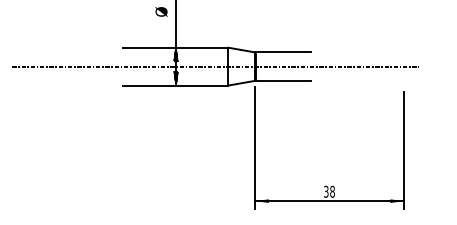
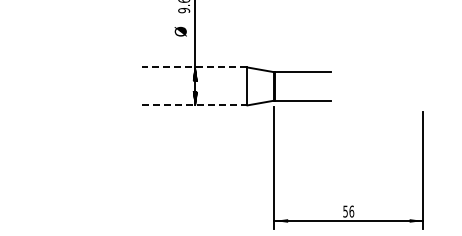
line: (175, 47) -> (194, 67), solid -> dashed
line: (215, 66) -> (234, 86), removed
line: (175, 85) -> (194, 105), solid -> dashed
text: (329, 191) -> (348, 211), 38 -> 56

